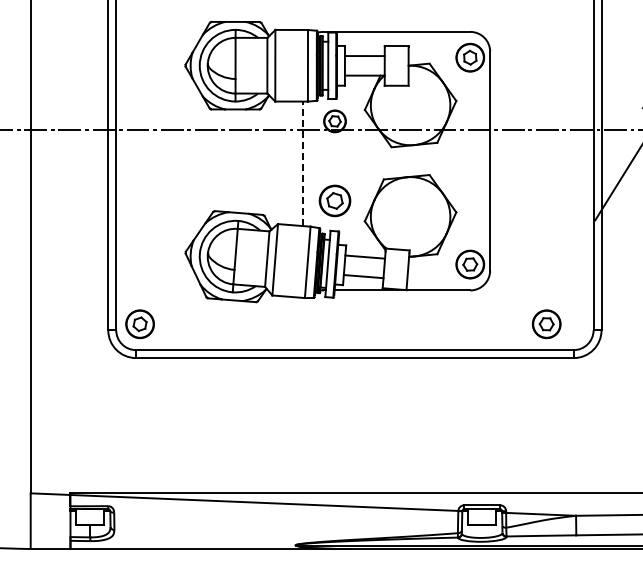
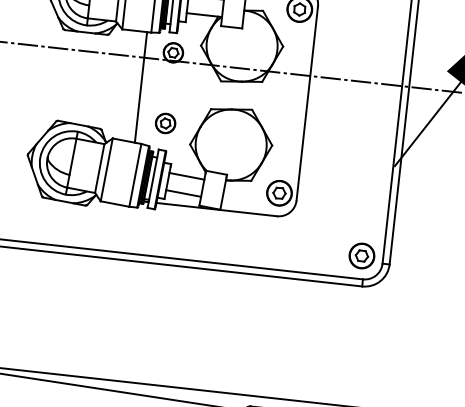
line: (303, 163) -> (141, 87), dashed -> solid
part: (334, 200) -> (165, 123), size x0.71
part: (546, 324) -> (361, 256), moved

